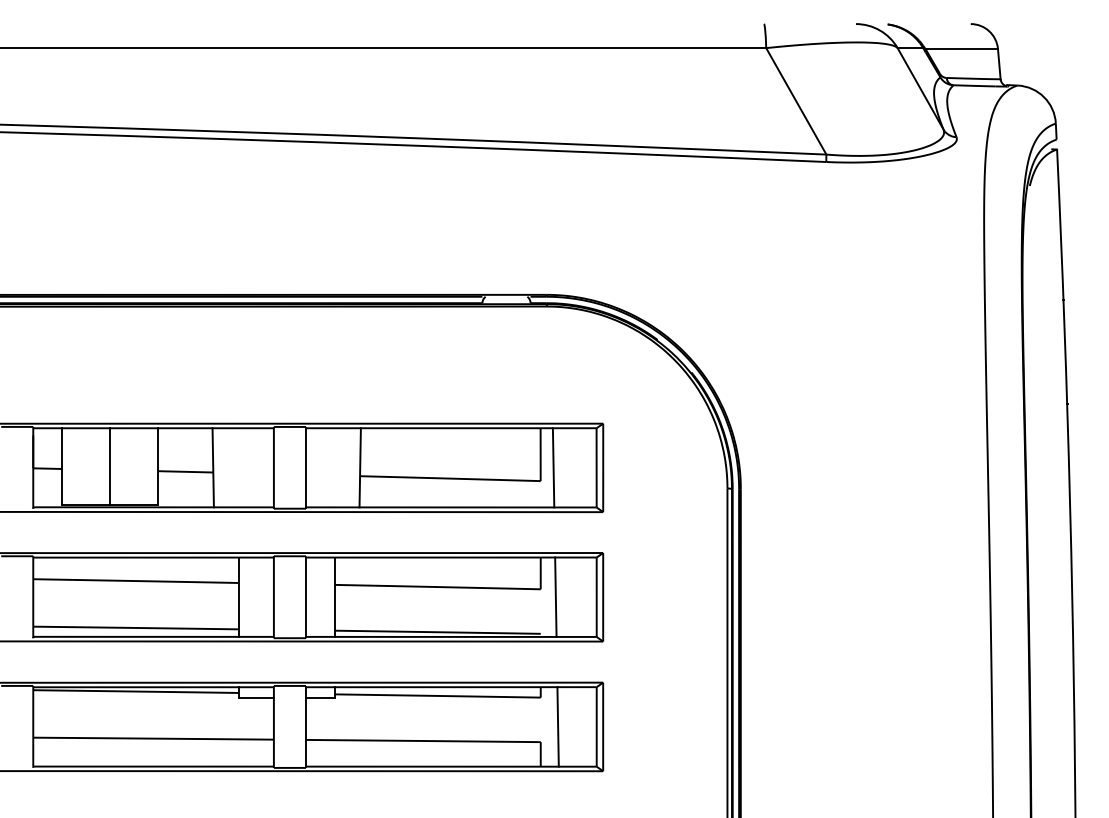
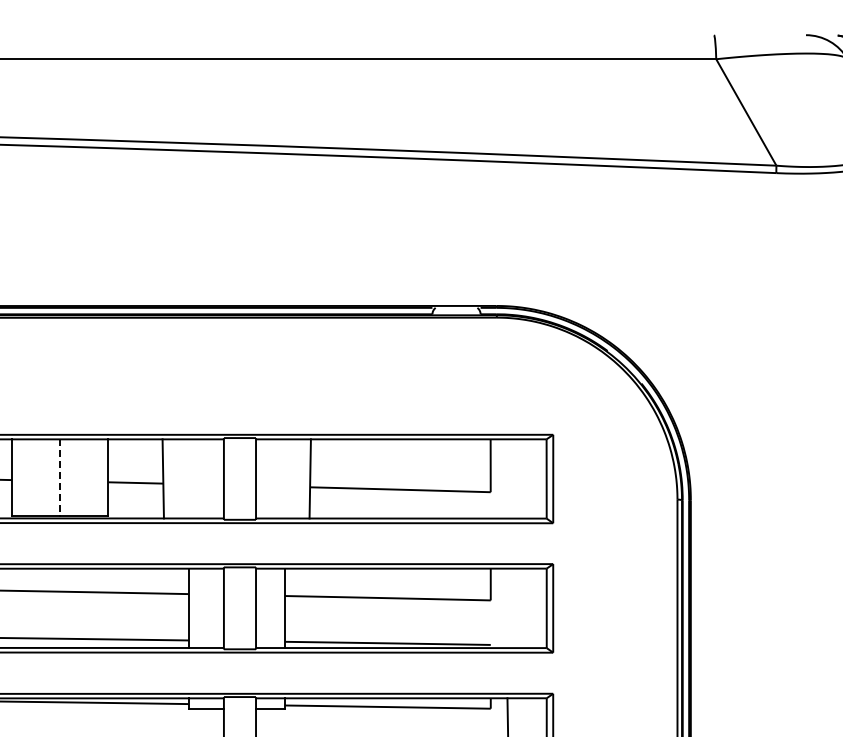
line: (110, 466) -> (60, 477), solid -> dashed
line: (553, 467) -> (503, 478), removed
line: (555, 596) -> (505, 607), removed

